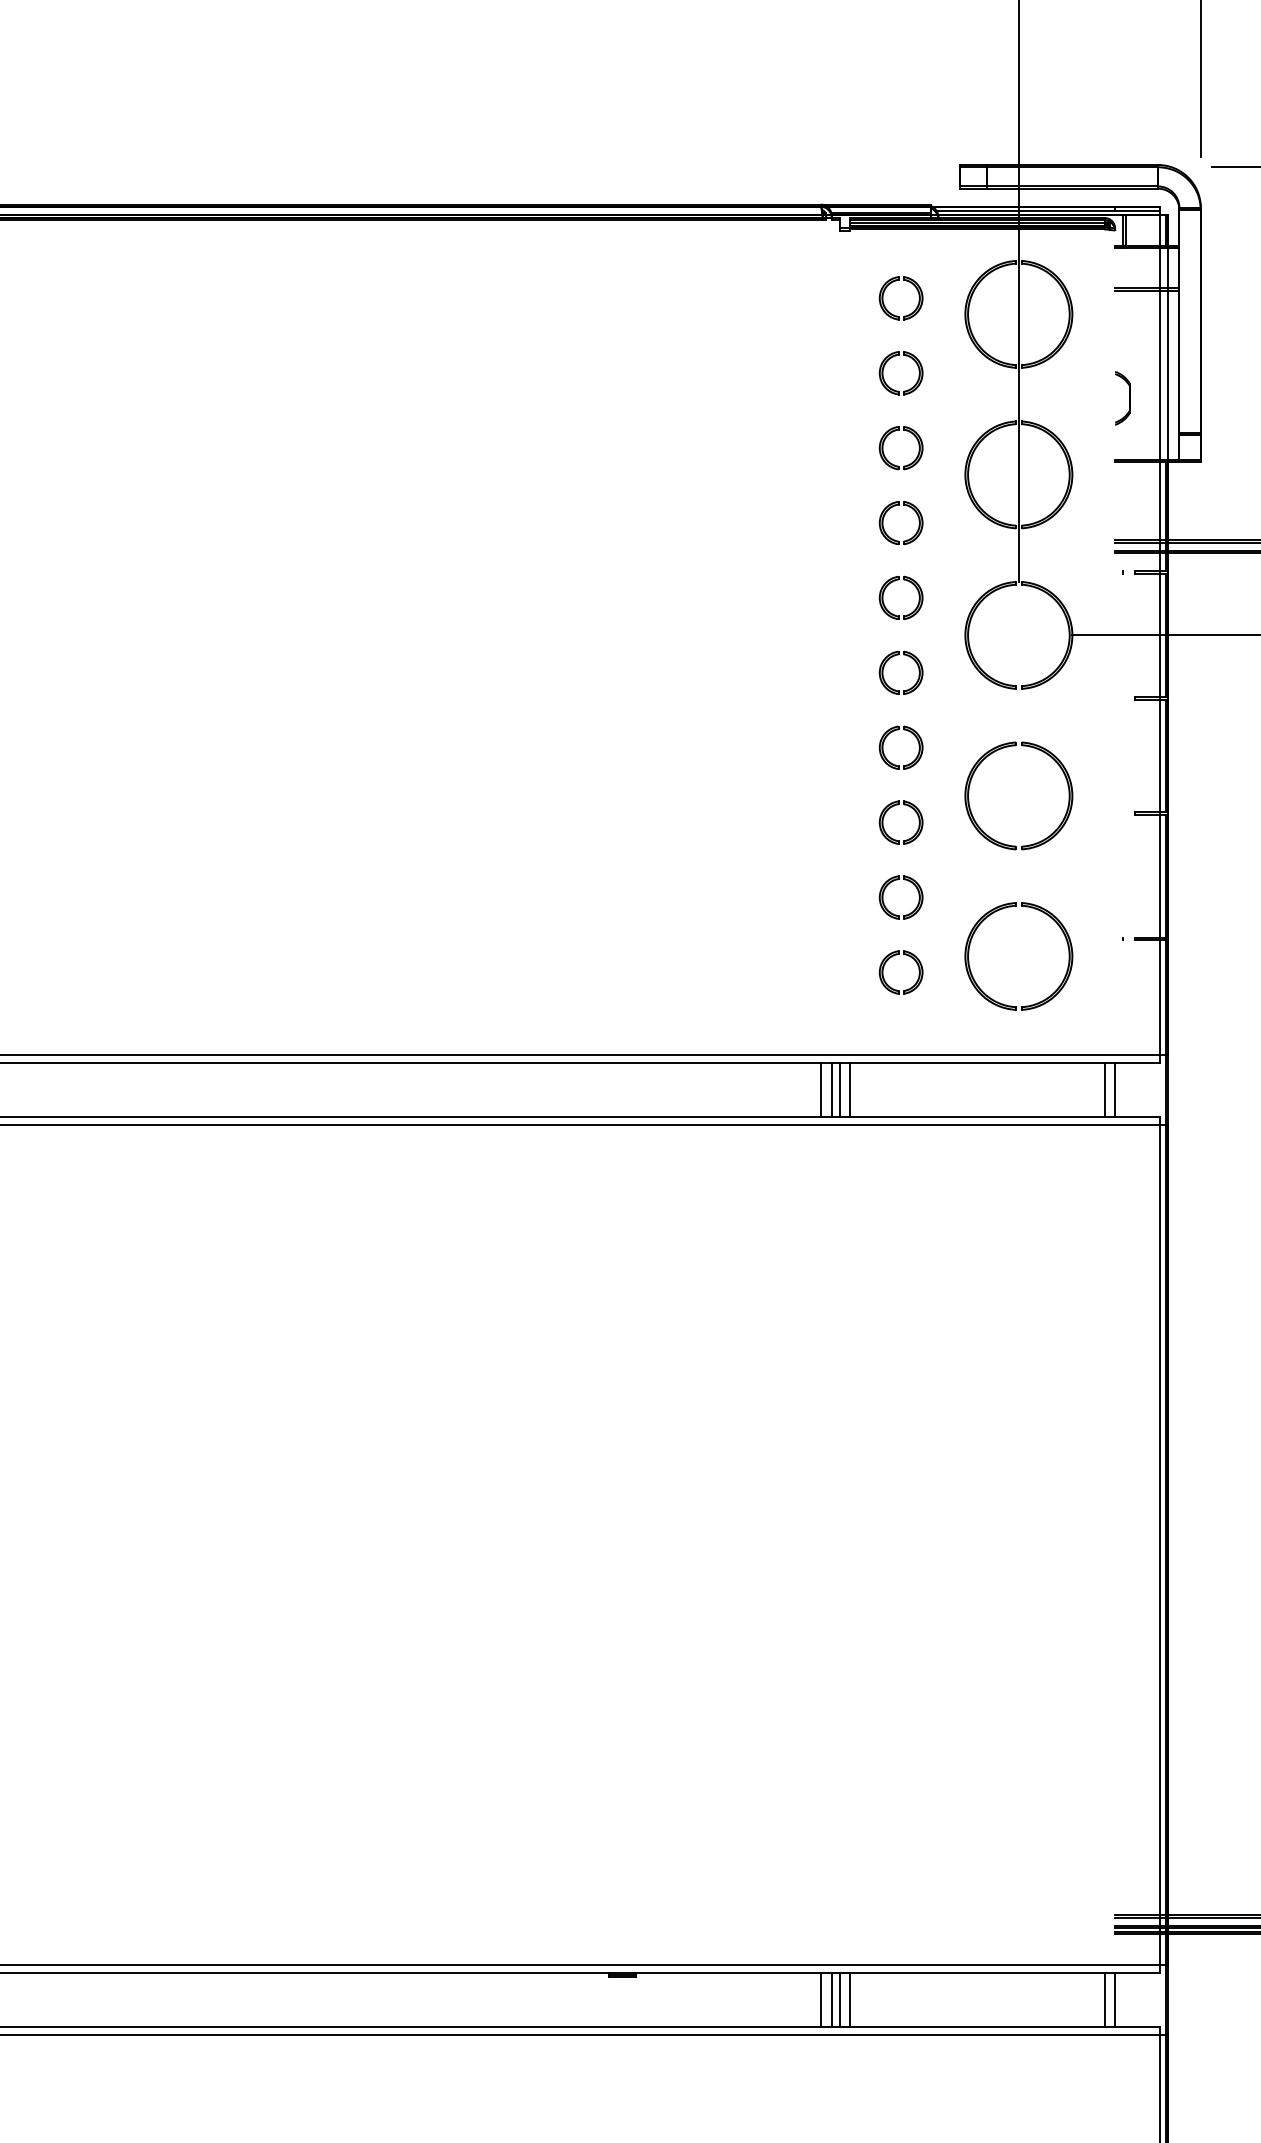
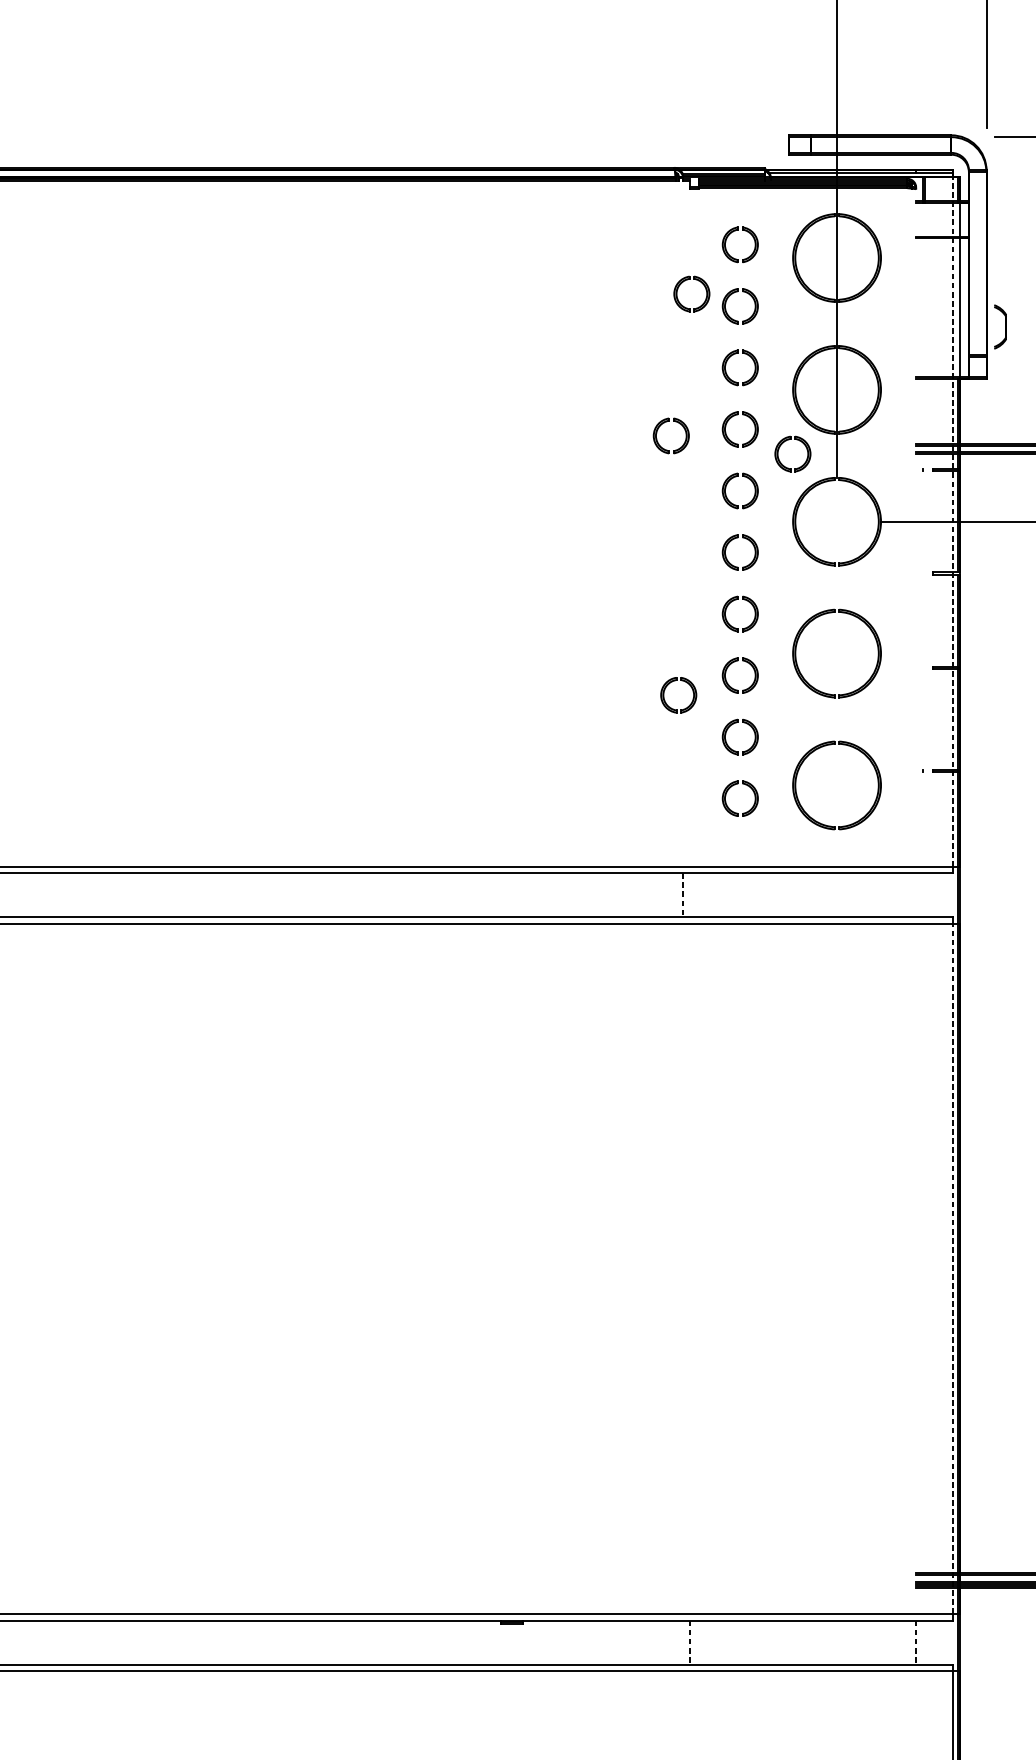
part: (825, 363) -> (678, 298), added
part: (1129, 398) -> (1005, 327), moved
part: (807, 516) -> (663, 424), added
part: (950, 562) -> (780, 461), added
line: (1160, 634) -> (953, 521), solid -> dashed
part: (809, 841) -> (665, 691), added
line: (820, 1089) -> (674, 894), removed
line: (839, 1089) -> (689, 894), removed
line: (850, 1089) -> (698, 894), removed
line: (1104, 1089) -> (907, 894), removed
line: (1115, 1089) -> (916, 894), removed
line: (831, 1090) -> (683, 895), solid -> dashed
line: (1160, 1544) -> (953, 1268), solid -> dashed
line: (820, 1999) -> (674, 1642), removed
line: (831, 1999) -> (683, 1642), removed
line: (839, 1999) -> (689, 1642), solid -> dashed
line: (850, 1999) -> (698, 1642), removed
line: (1104, 1999) -> (907, 1642), removed
line: (1115, 1999) -> (916, 1642), solid -> dashed

